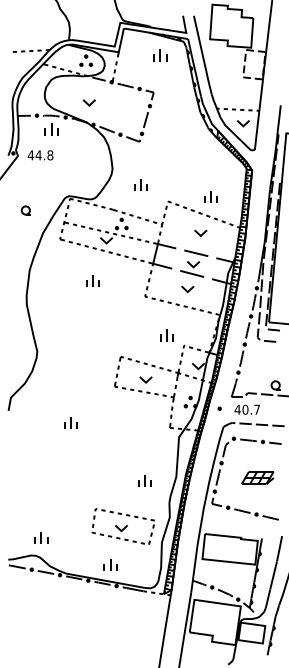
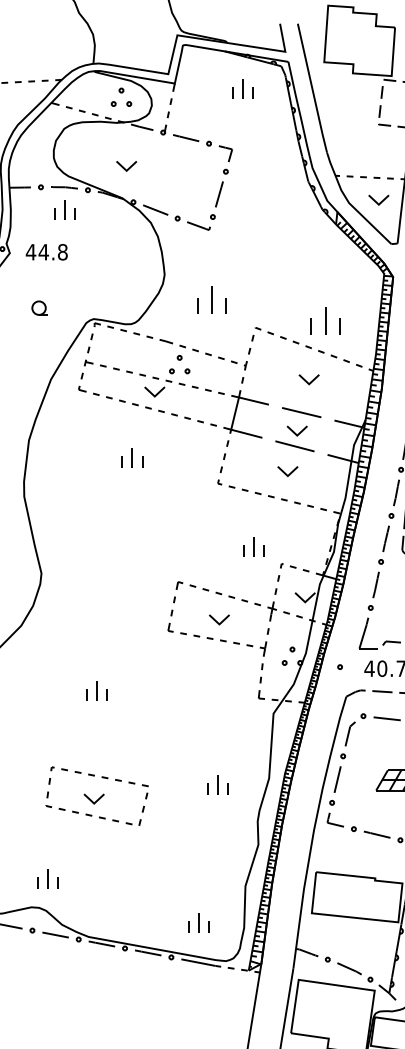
part: (140, 184) -> (210, 299), size x1.4
part: (210, 196) -> (325, 319), size x1.4
part: (25, 210) -> (38, 308), moved
part: (122, 526) -> (95, 795), moved
part: (110, 564) -> (198, 922), moved

